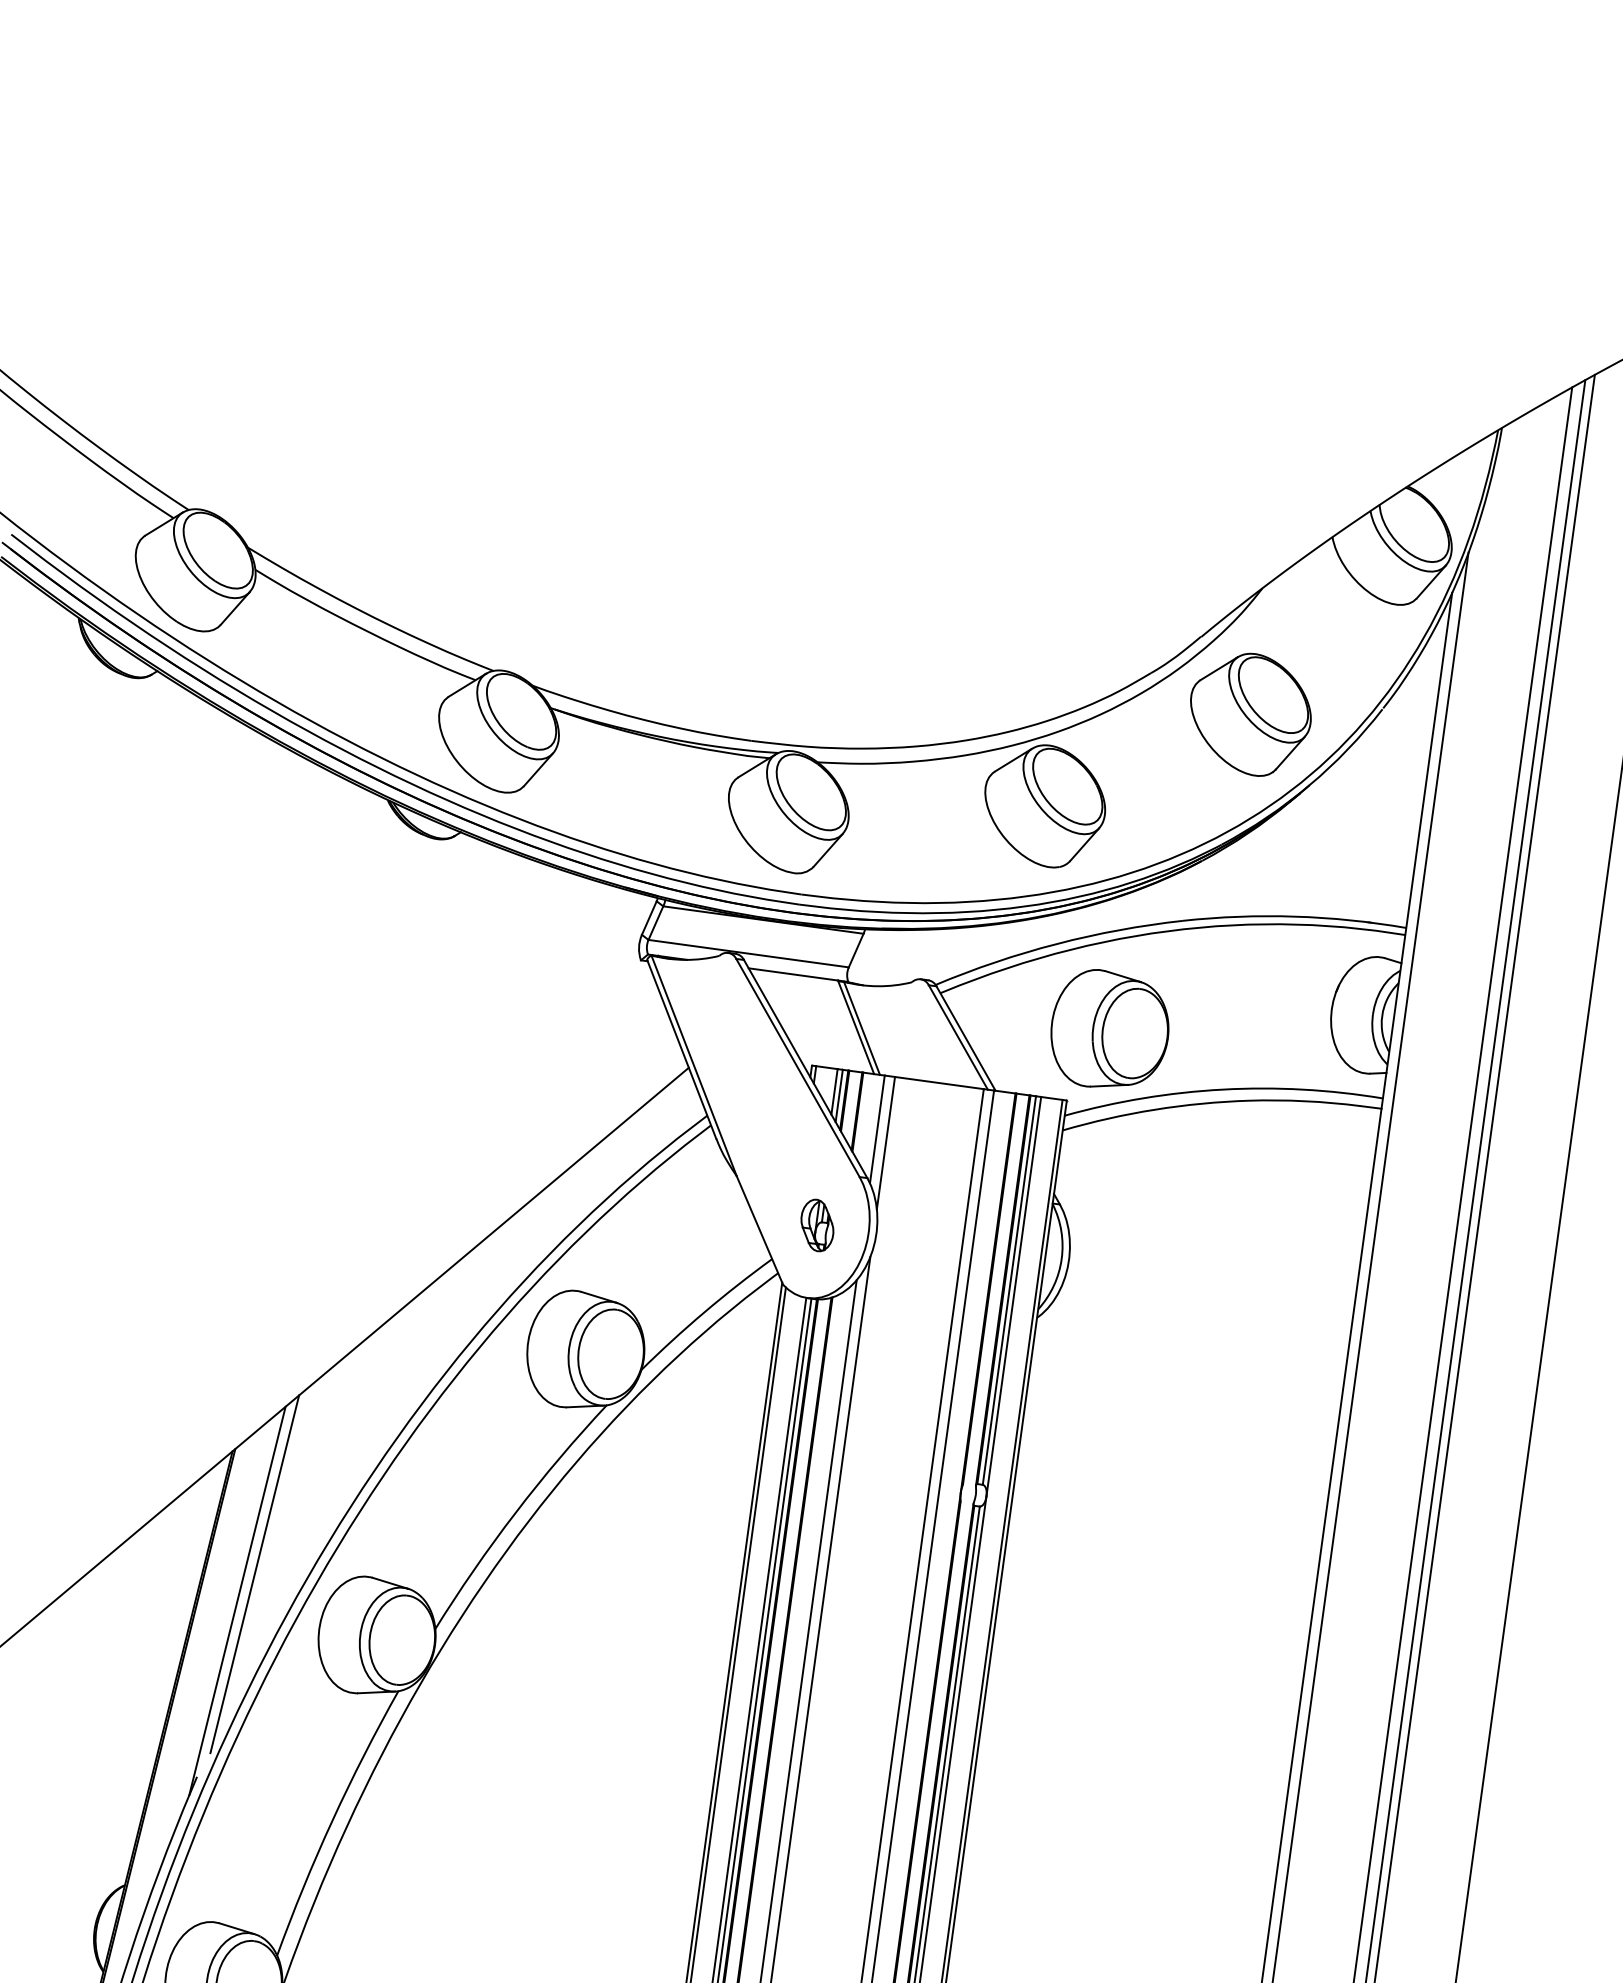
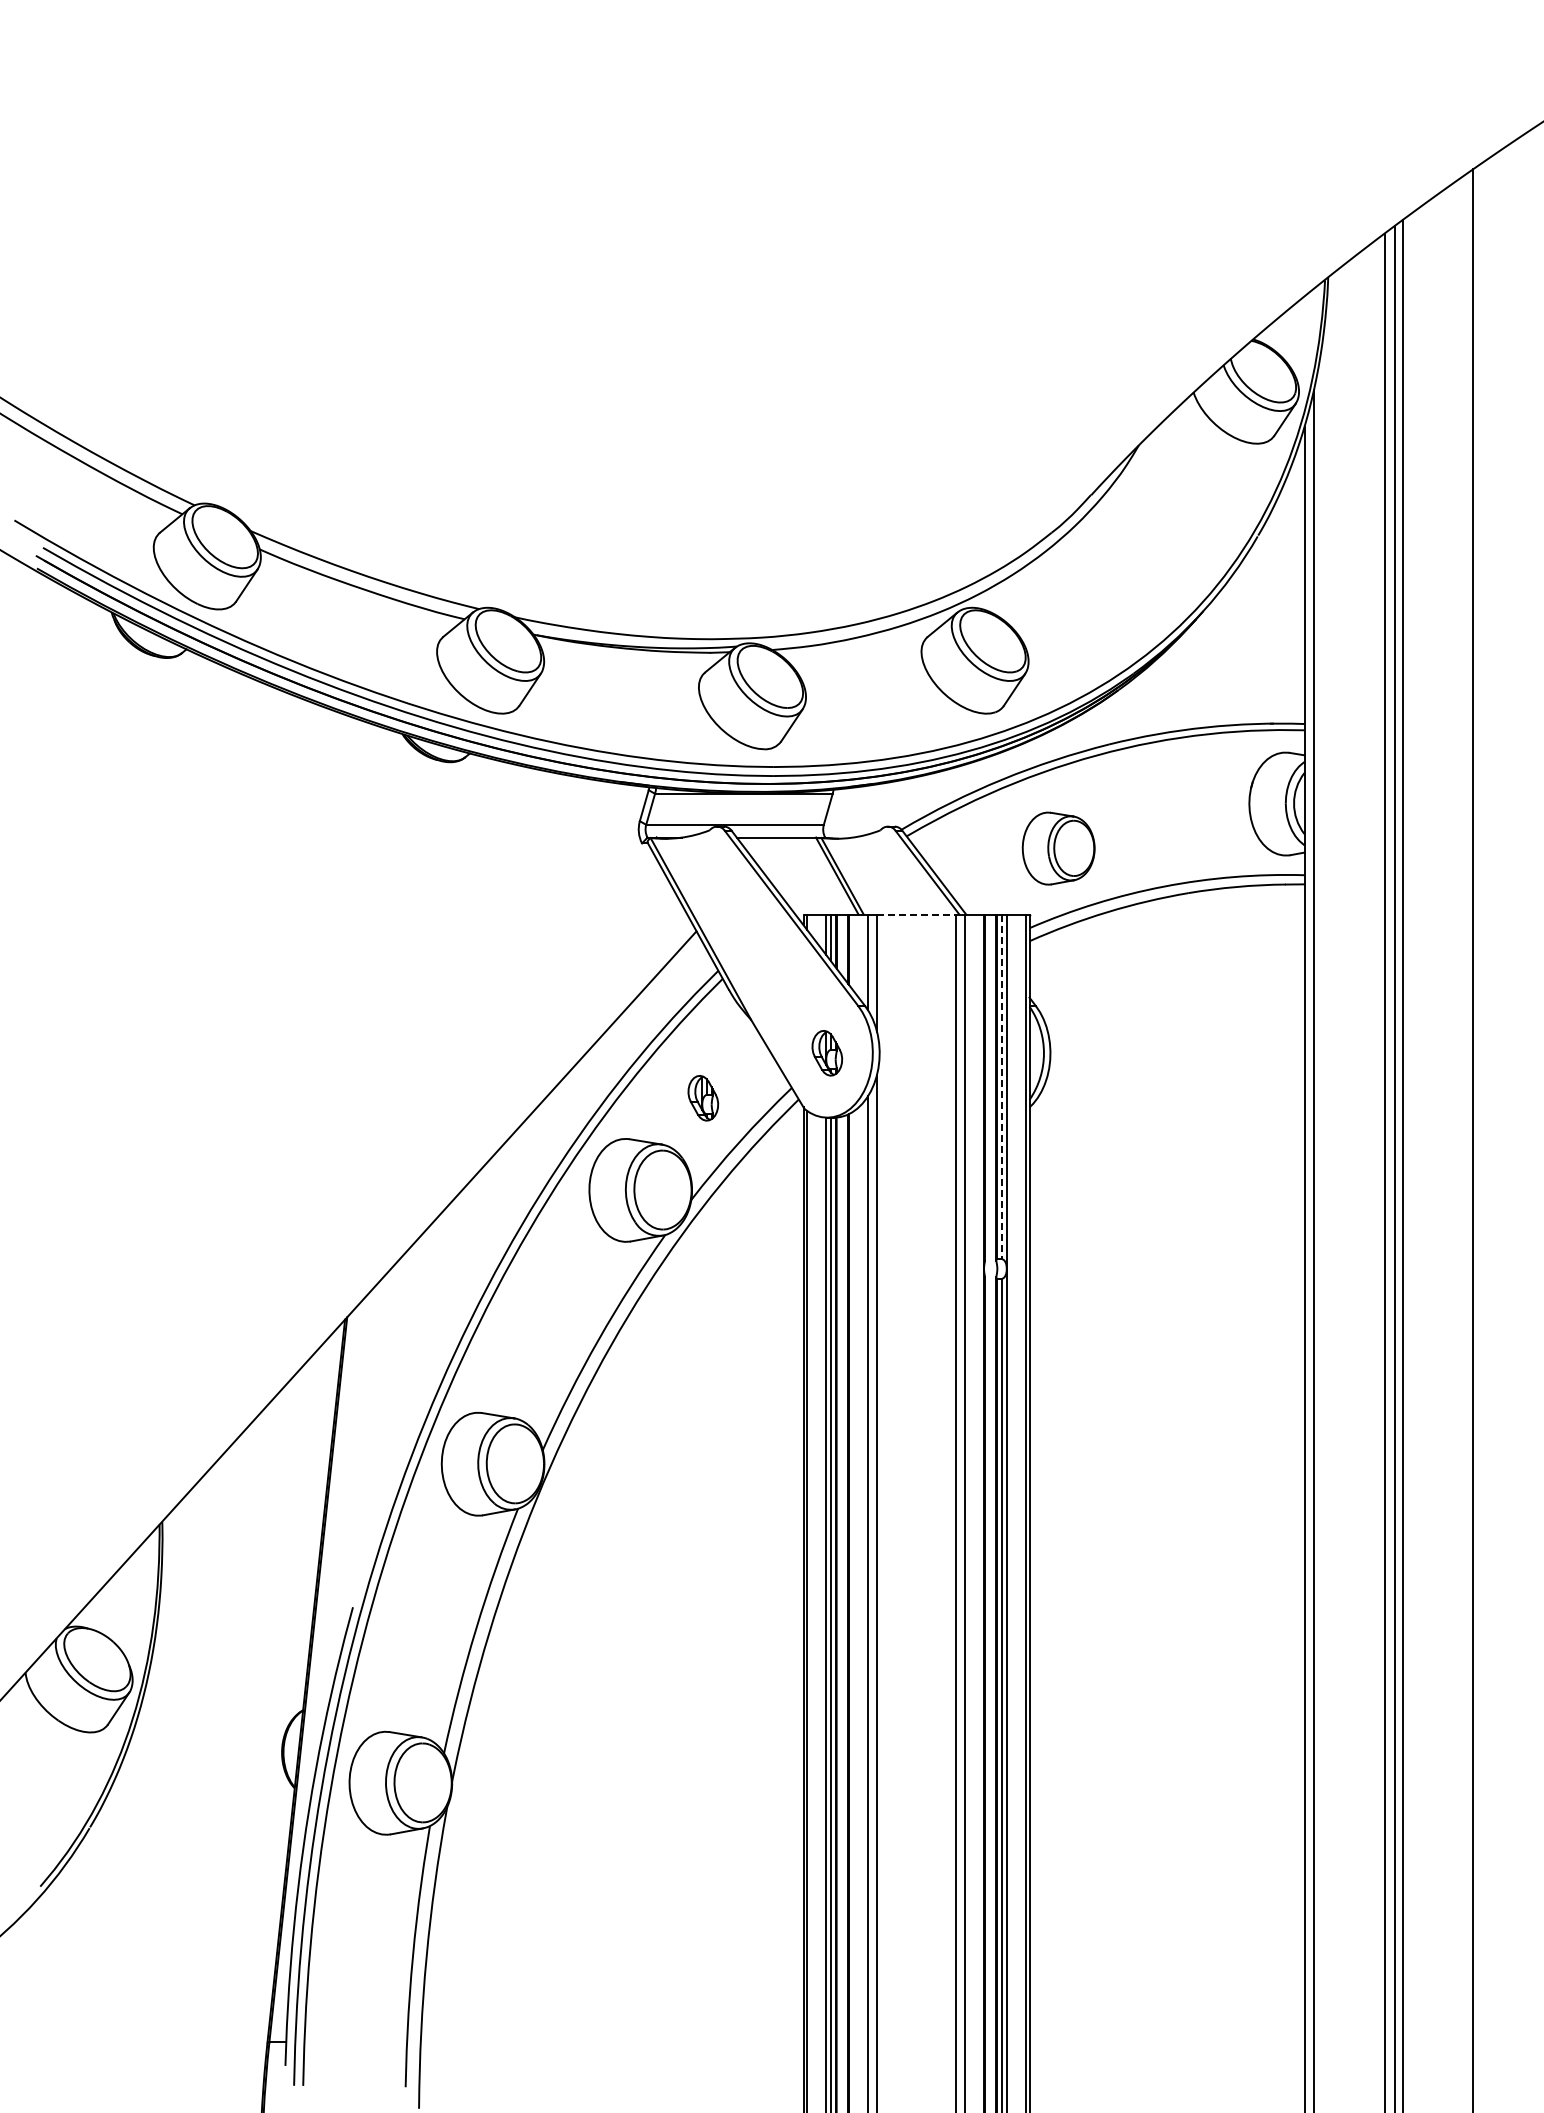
part: (1249, 714) -> (1142, 556), removed
part: (1109, 1030) -> (1058, 848), size x0.7
line: (940, 1082) -> (917, 914), solid -> dashed
part: (670, 1257) -> (703, 1098), added
line: (1009, 1291) -> (1002, 1087), solid -> dashed
line: (254, 1574) -> (378, 1424), removed
line: (236, 1601) -> (366, 1449), removed

